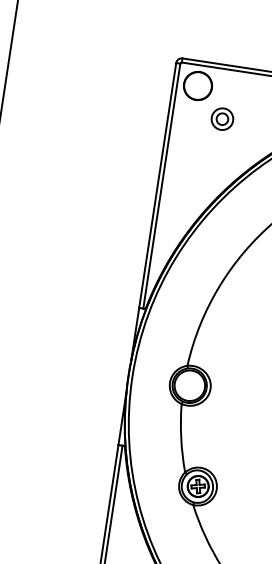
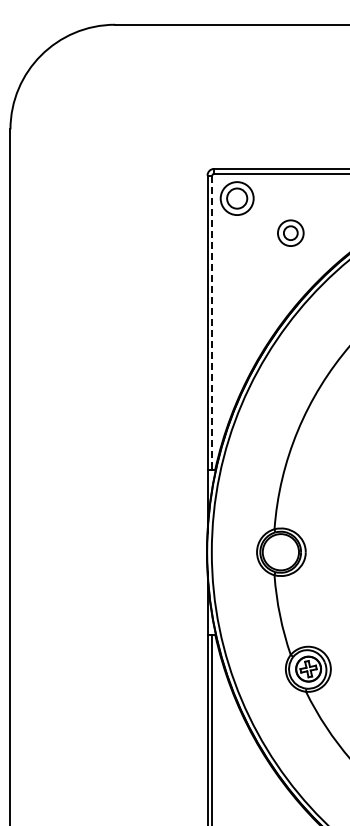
circle: (198, 85) -> (237, 198), size x0.6
part: (222, 118) -> (290, 232), moved
line: (161, 186) -> (212, 323), solid -> dashed

